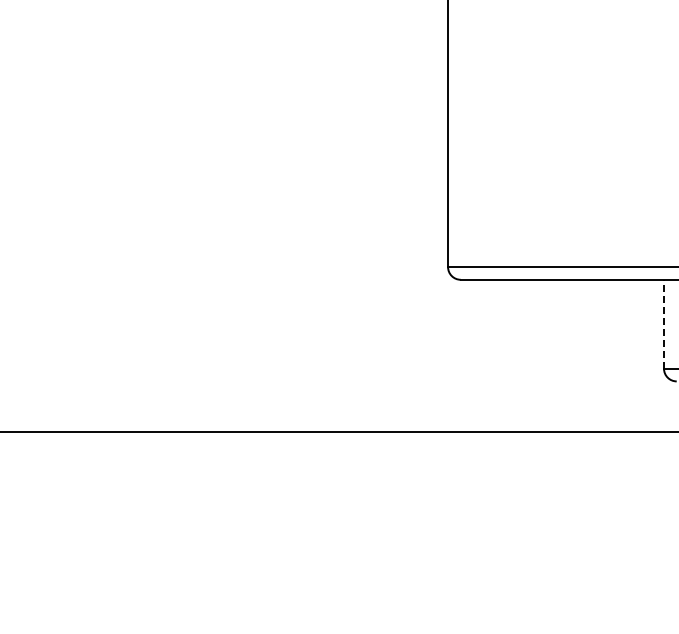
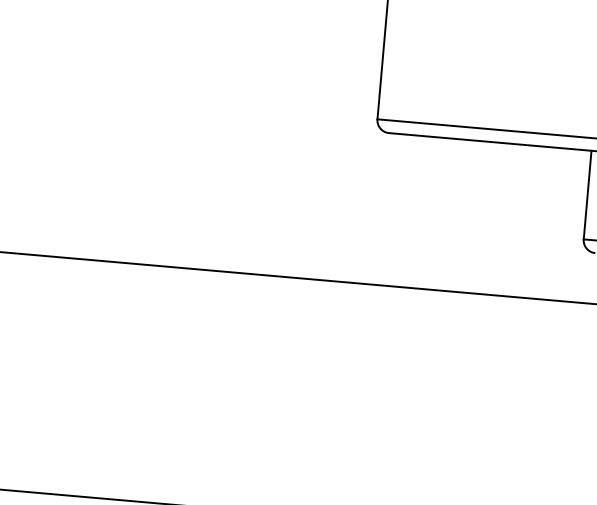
line: (664, 323) -> (588, 194), dashed -> solid

